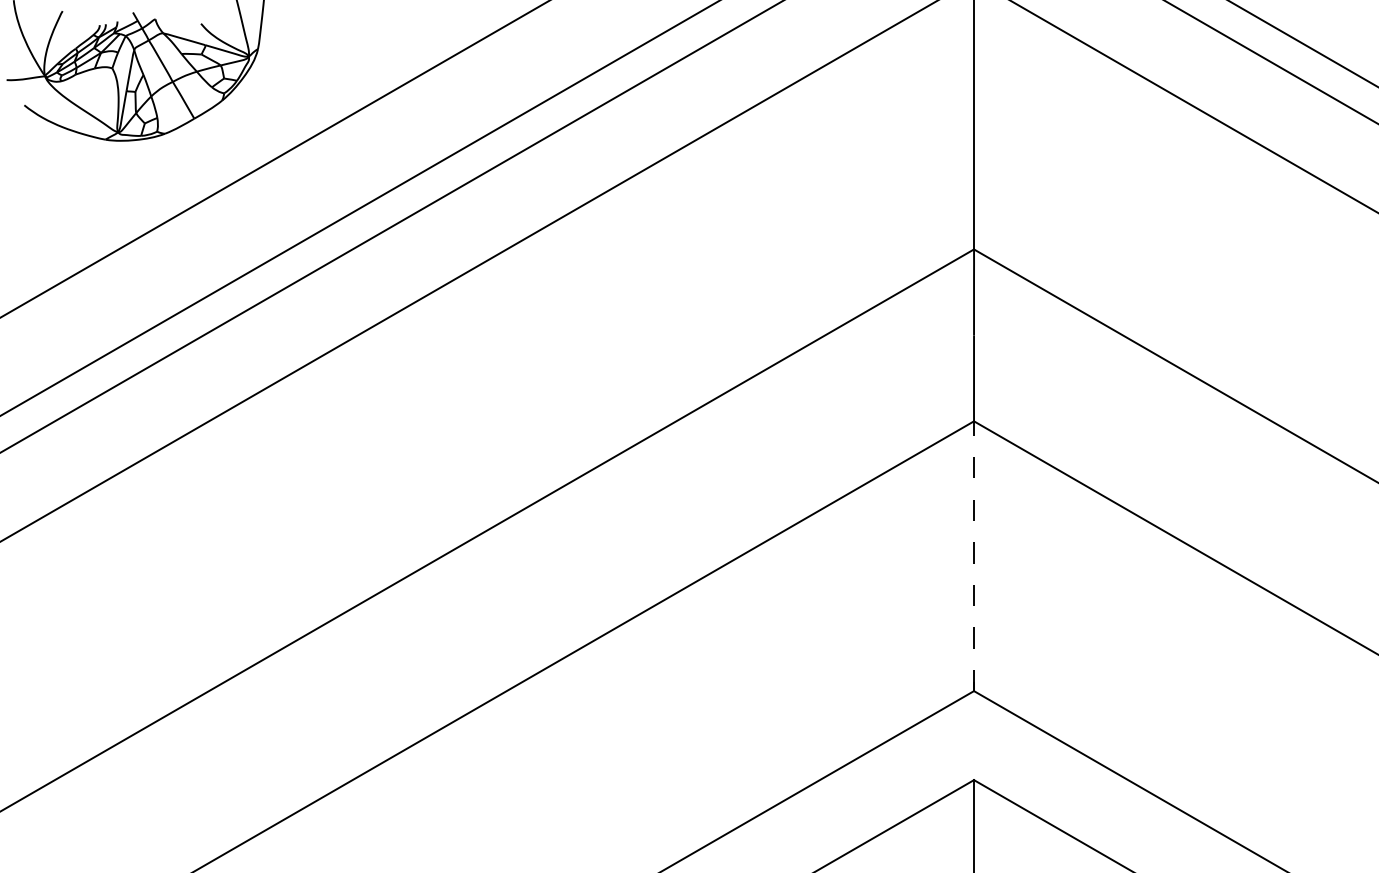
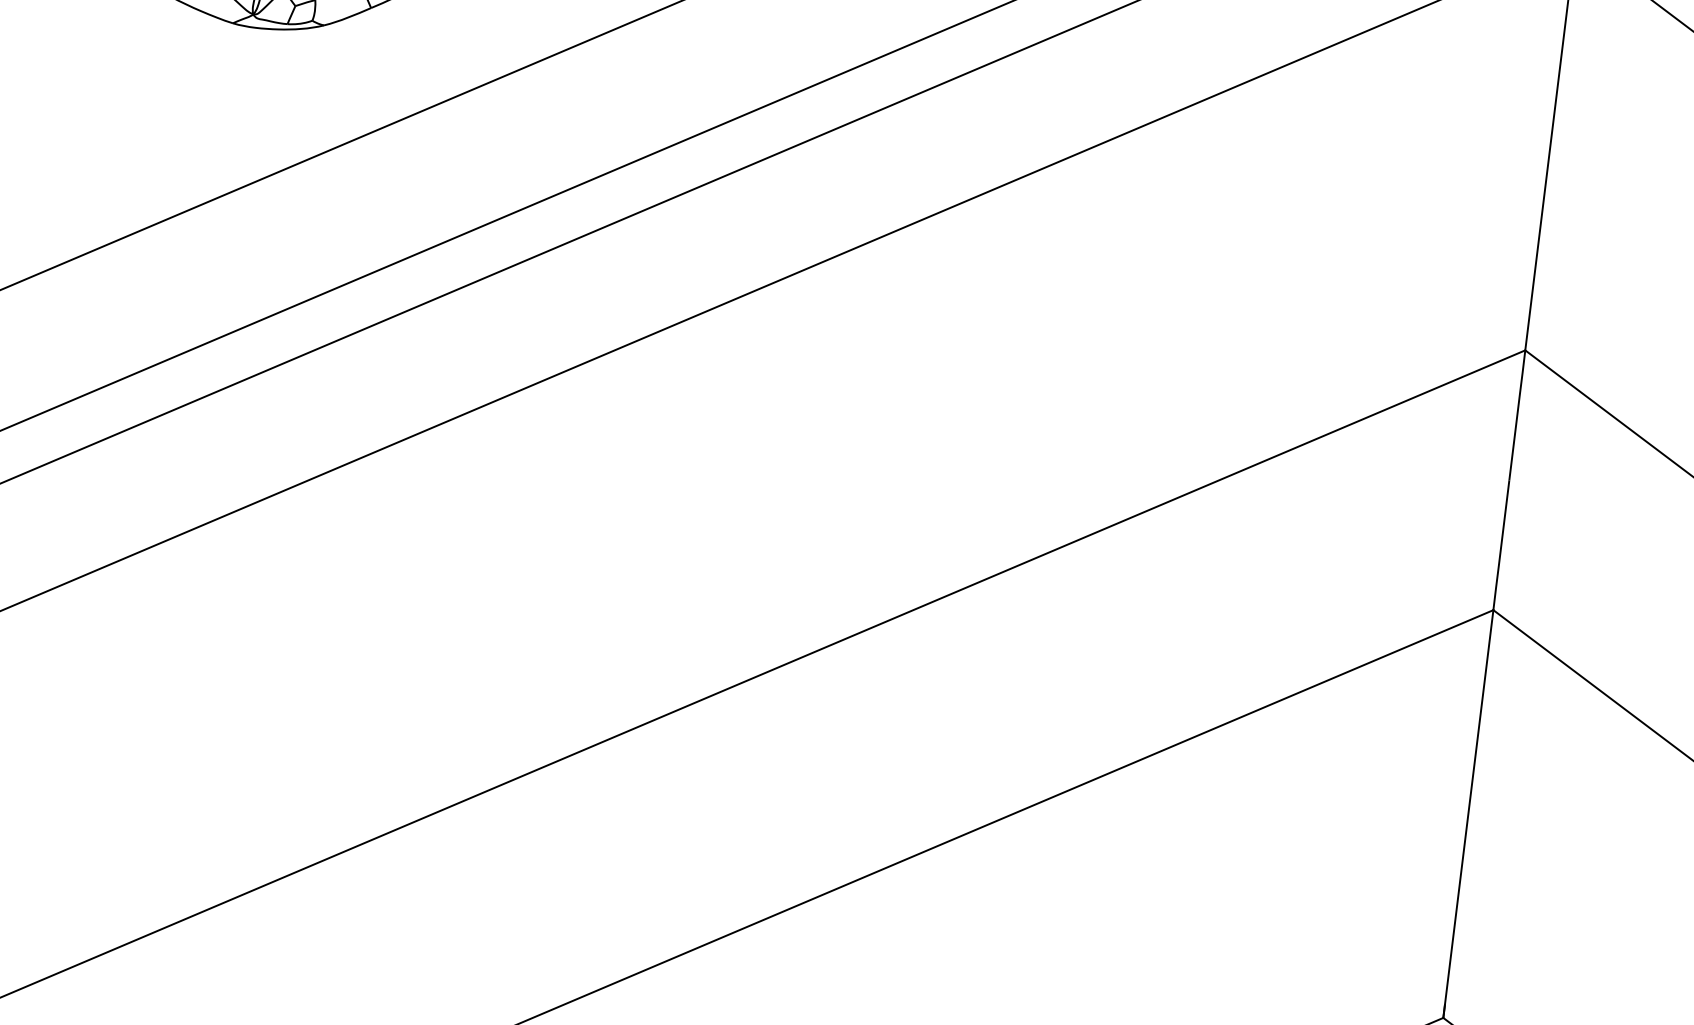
line: (974, 556) -> (1469, 814), dashed -> solid

